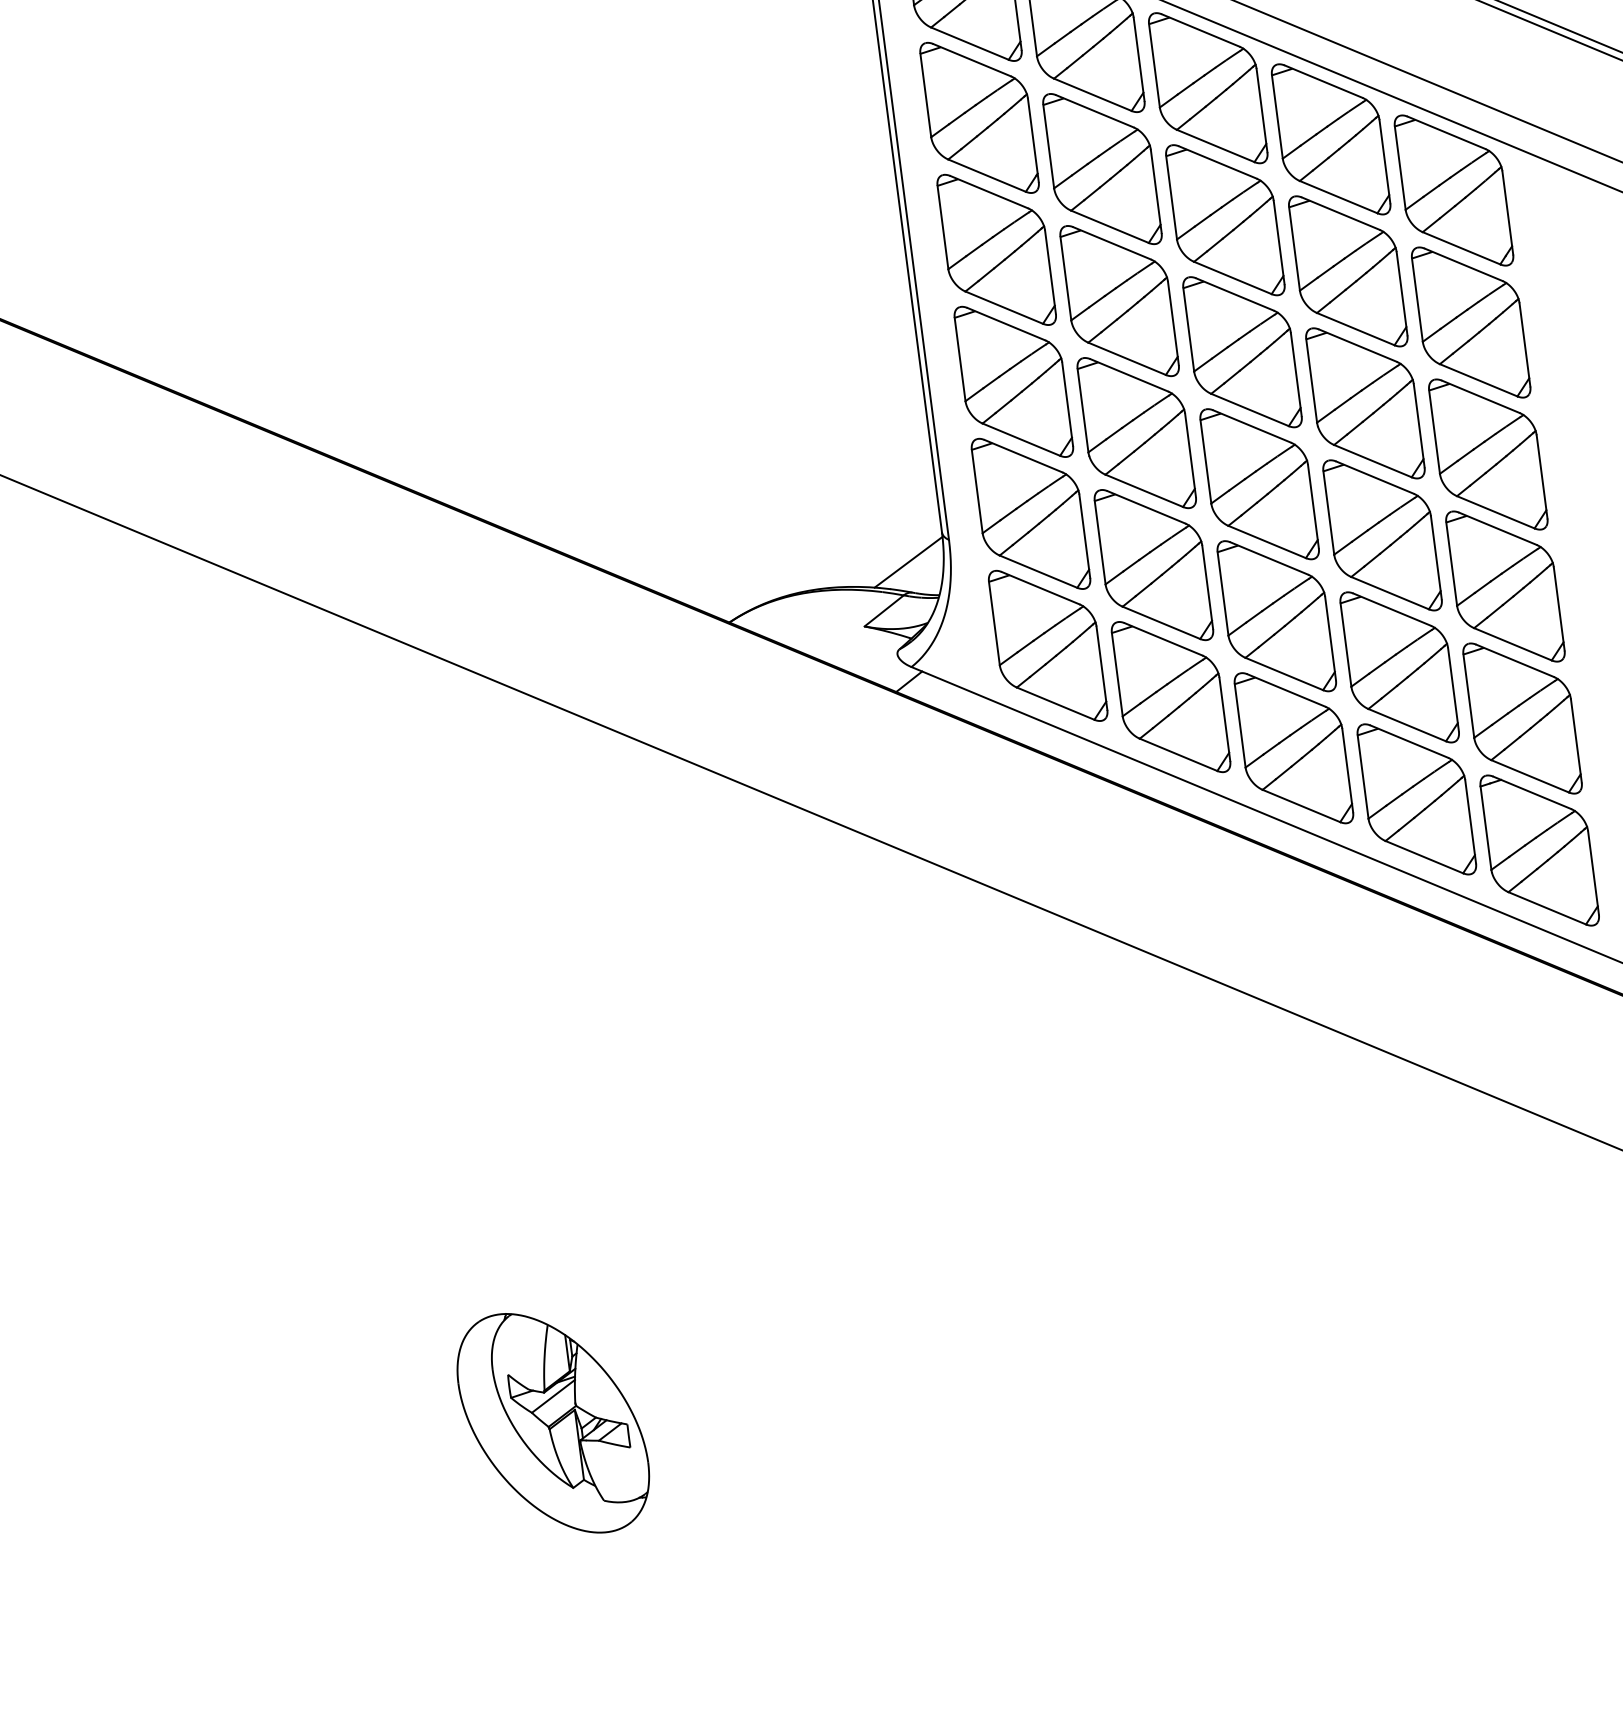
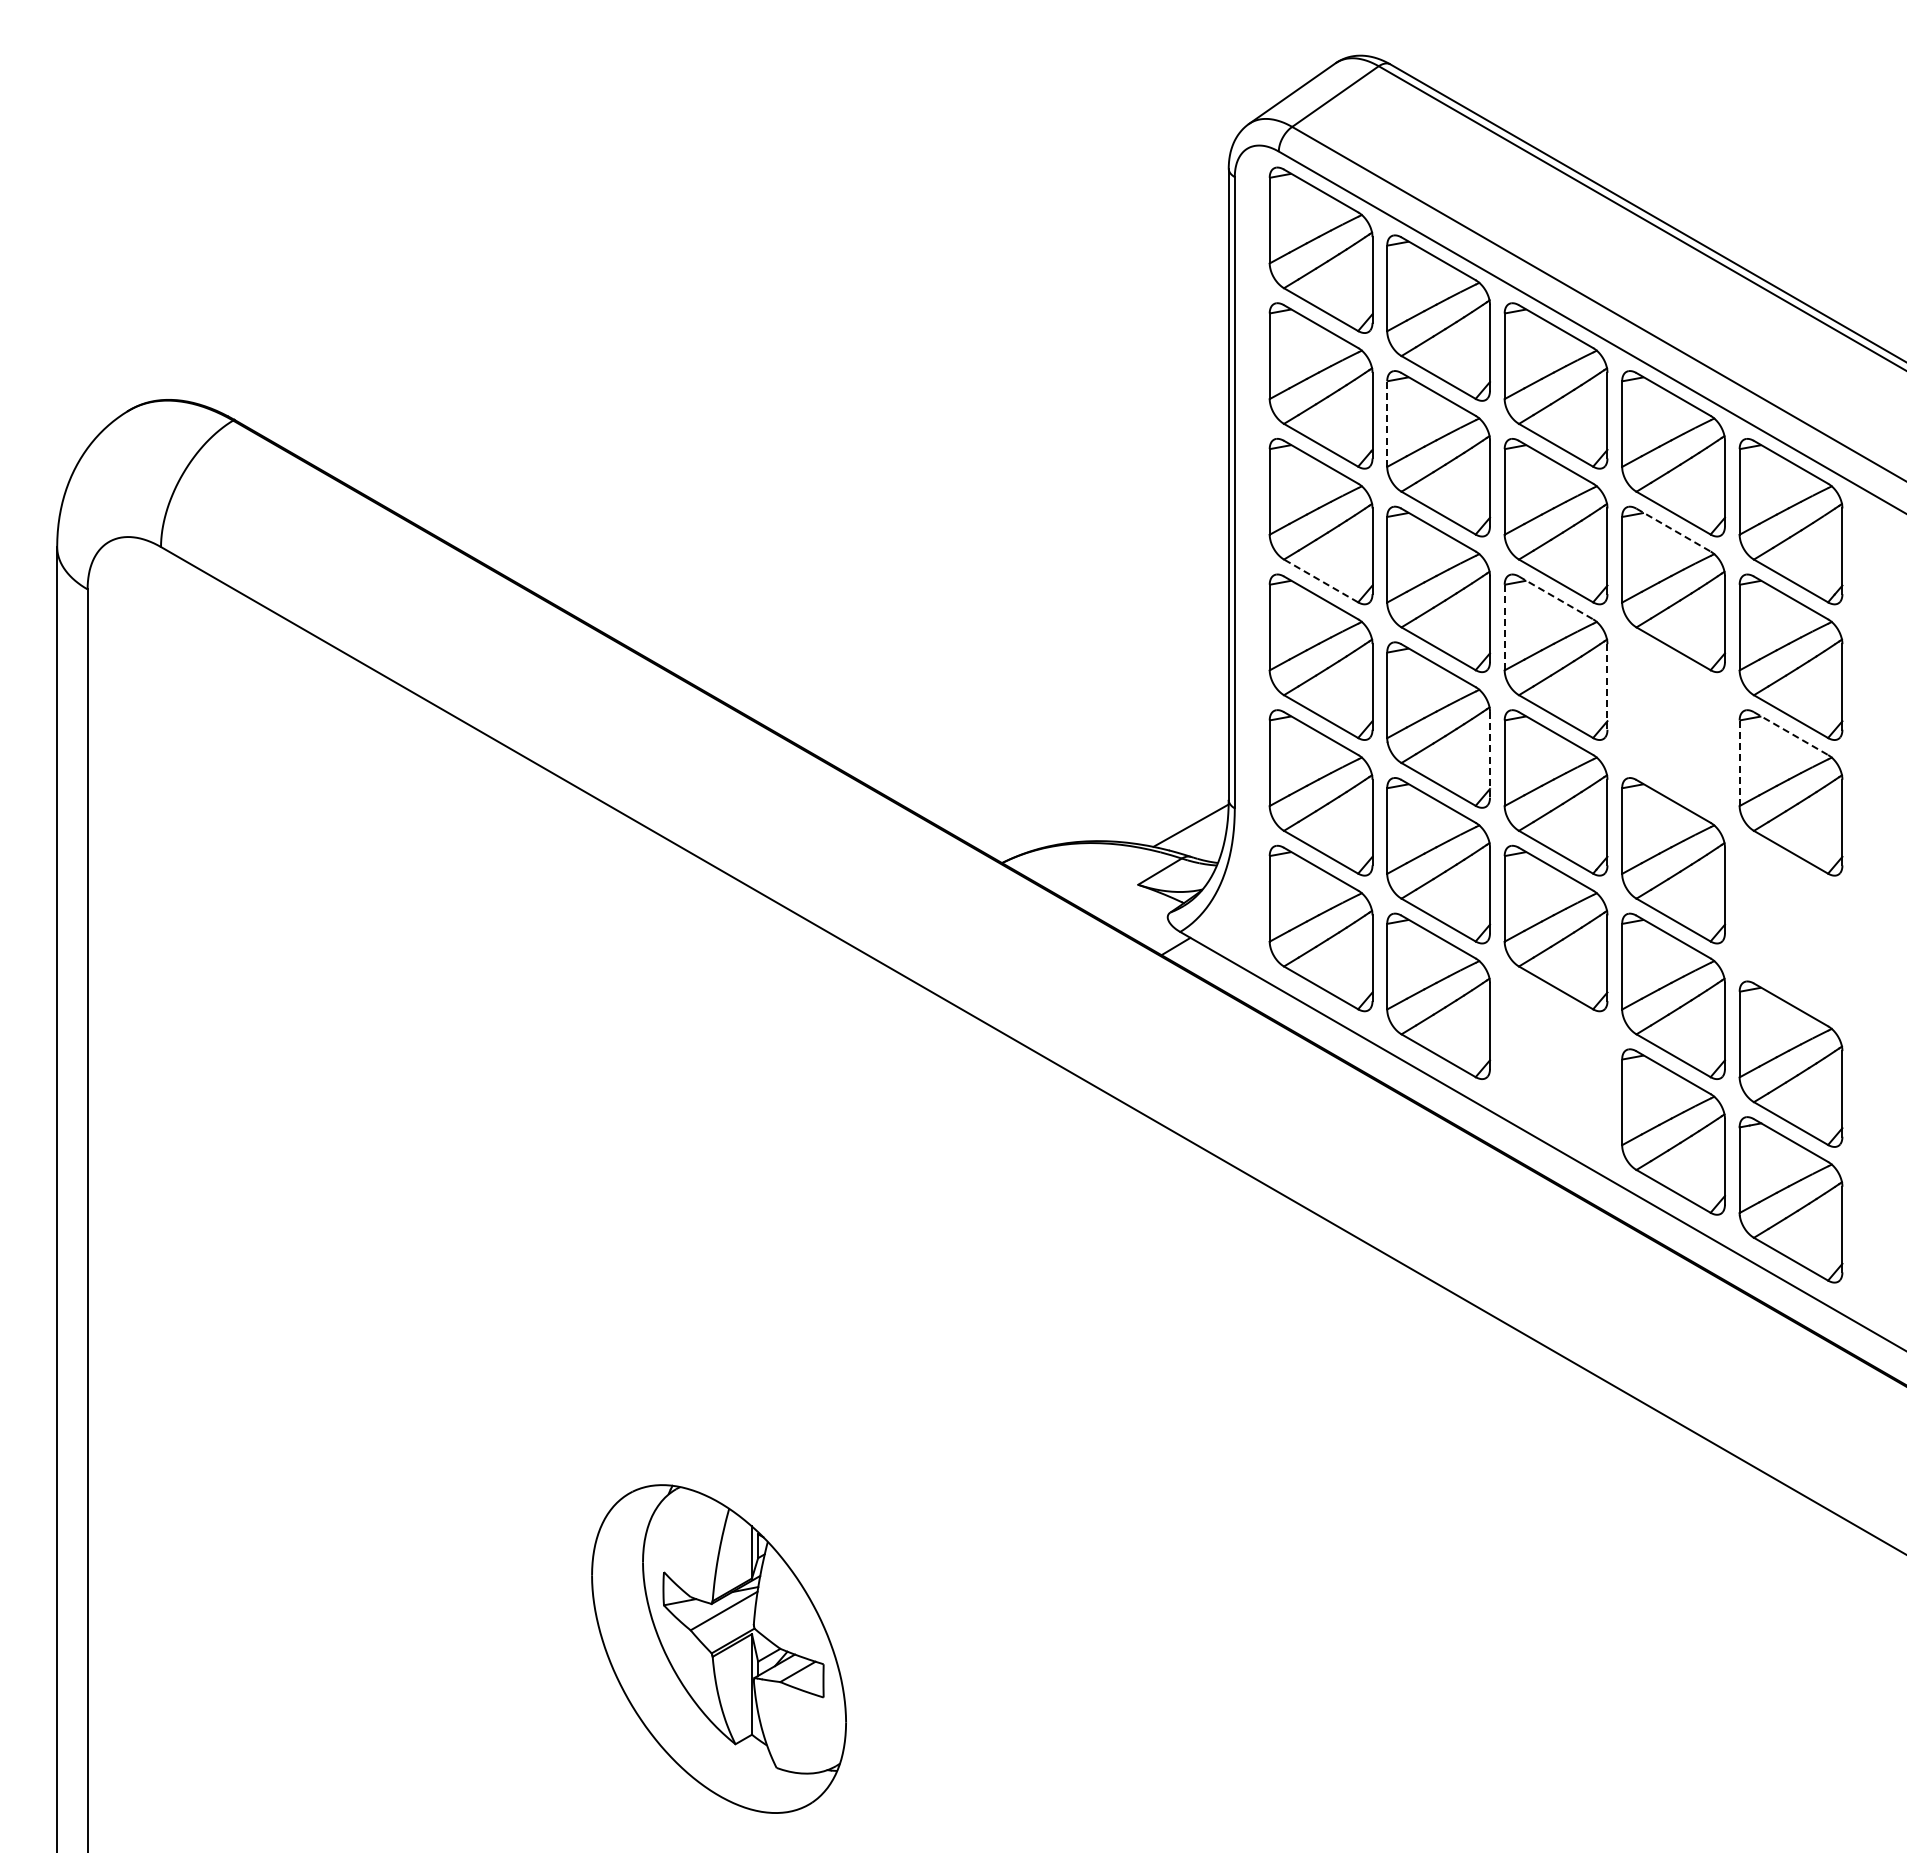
line: (1049, 147) -> (1387, 424), solid -> dashed
line: (1340, 214) -> (1673, 530), solid -> dashed
line: (1235, 294) -> (1556, 597), solid -> dashed
line: (1004, 307) -> (1321, 580), solid -> dashed
line: (1188, 329) -> (1504, 627), solid -> dashed
line: (1296, 374) -> (1607, 686), solid -> dashed
line: (1481, 396) -> (1791, 733), solid -> dashed
part: (1365, 402) -> (1673, 724), removed
line: (1434, 432) -> (1739, 763), solid -> dashed
line: (1190, 455) -> (1490, 754), solid -> dashed
part: (1504, 586) -> (1790, 928), removed
part: (1293, 747) -> (1555, 1063), removed
part: (552, 1423) -> (718, 1649), size x1.4

